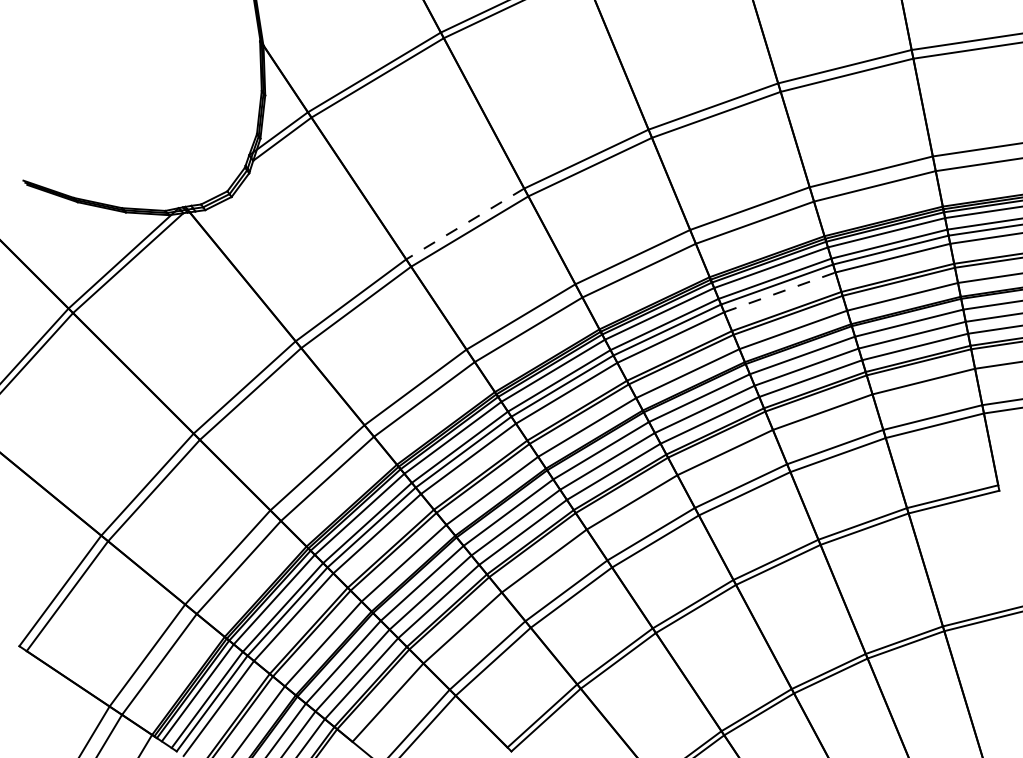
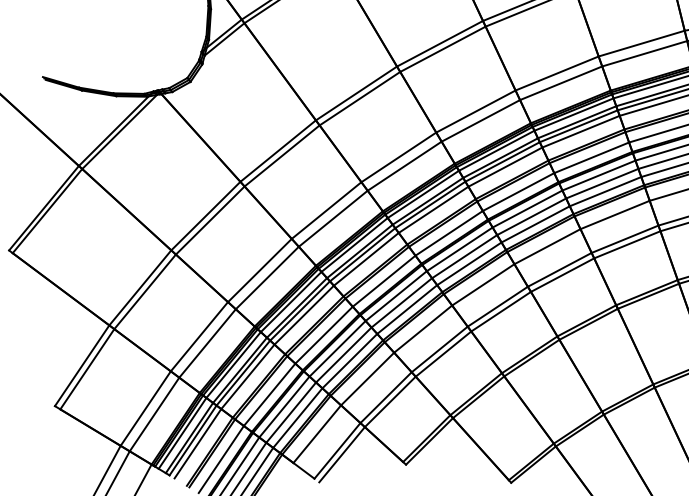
line: (465, 223) -> (356, 93), dashed -> solid
line: (780, 292) -> (581, 131), dashed -> solid

